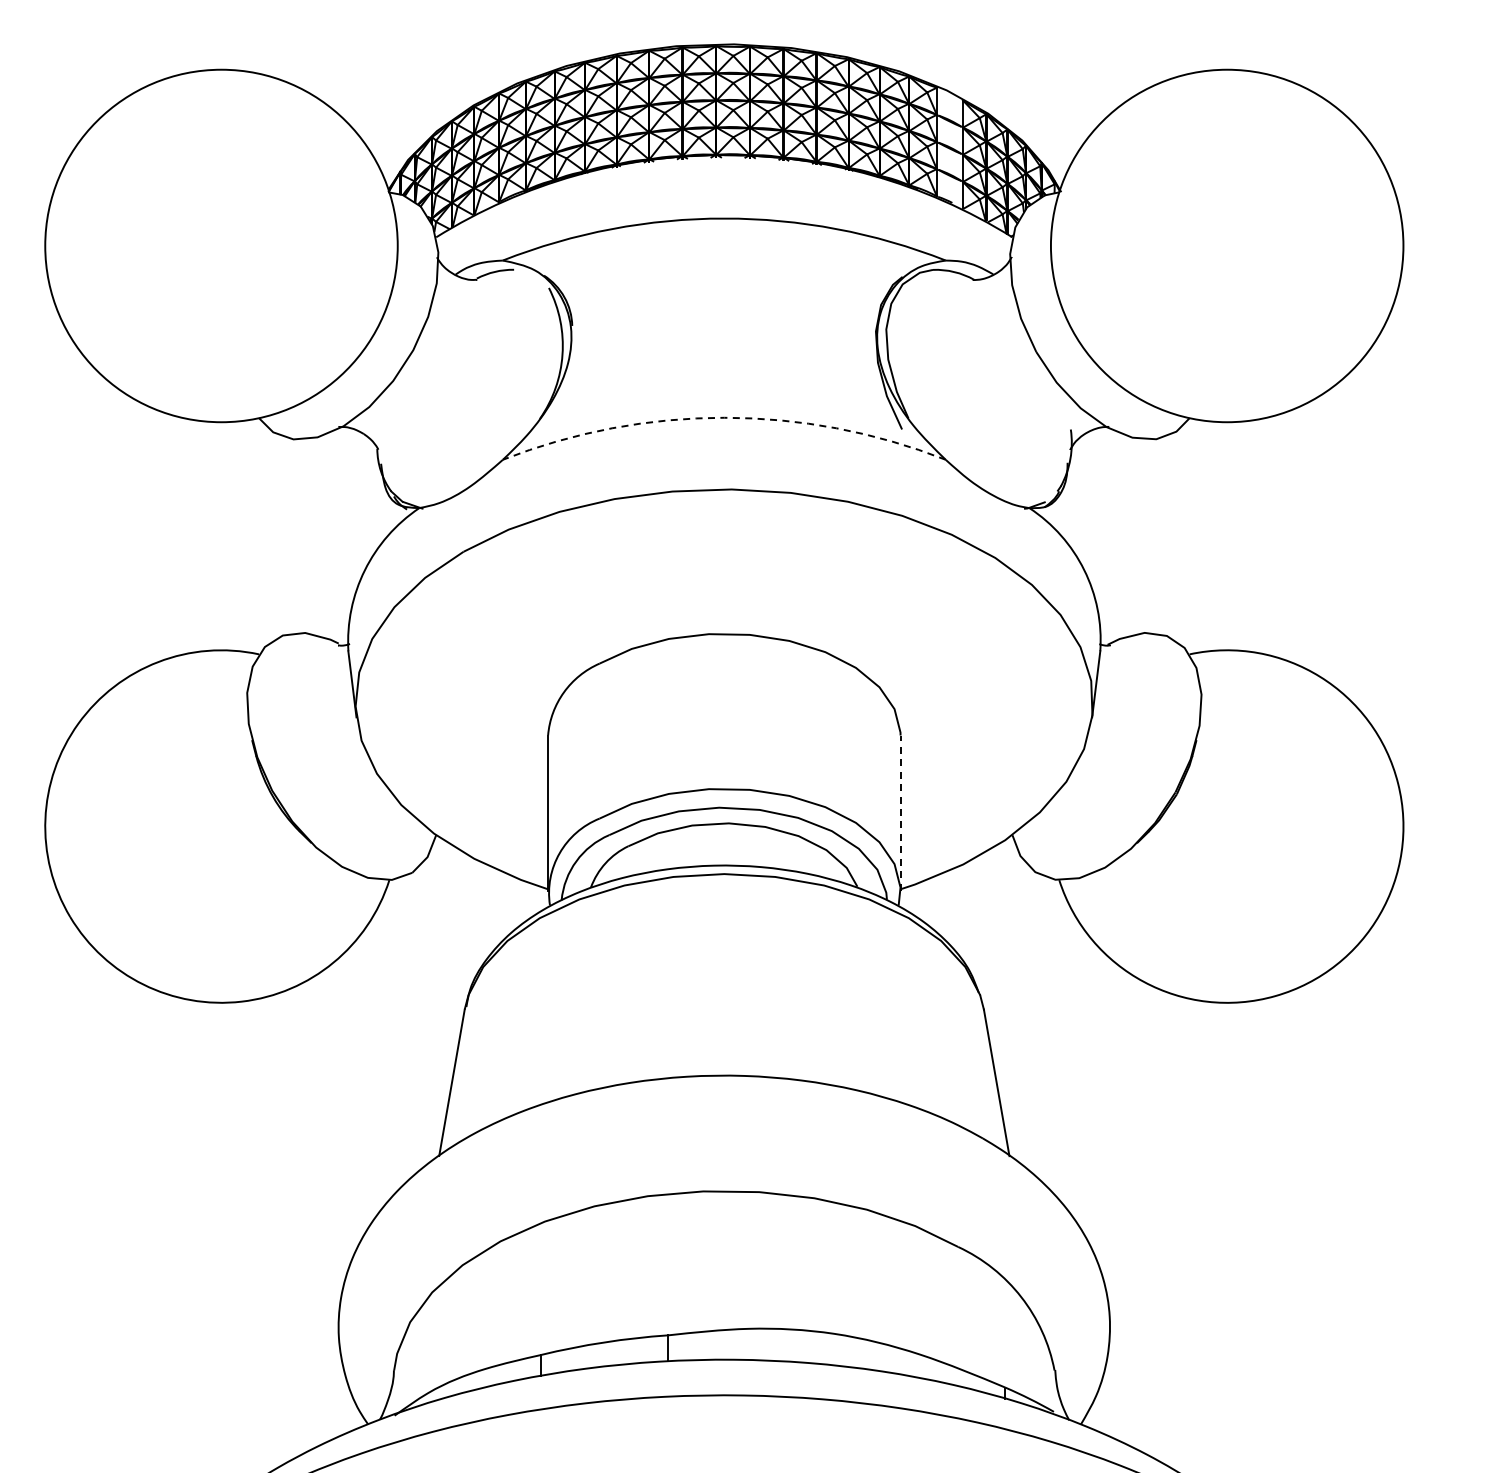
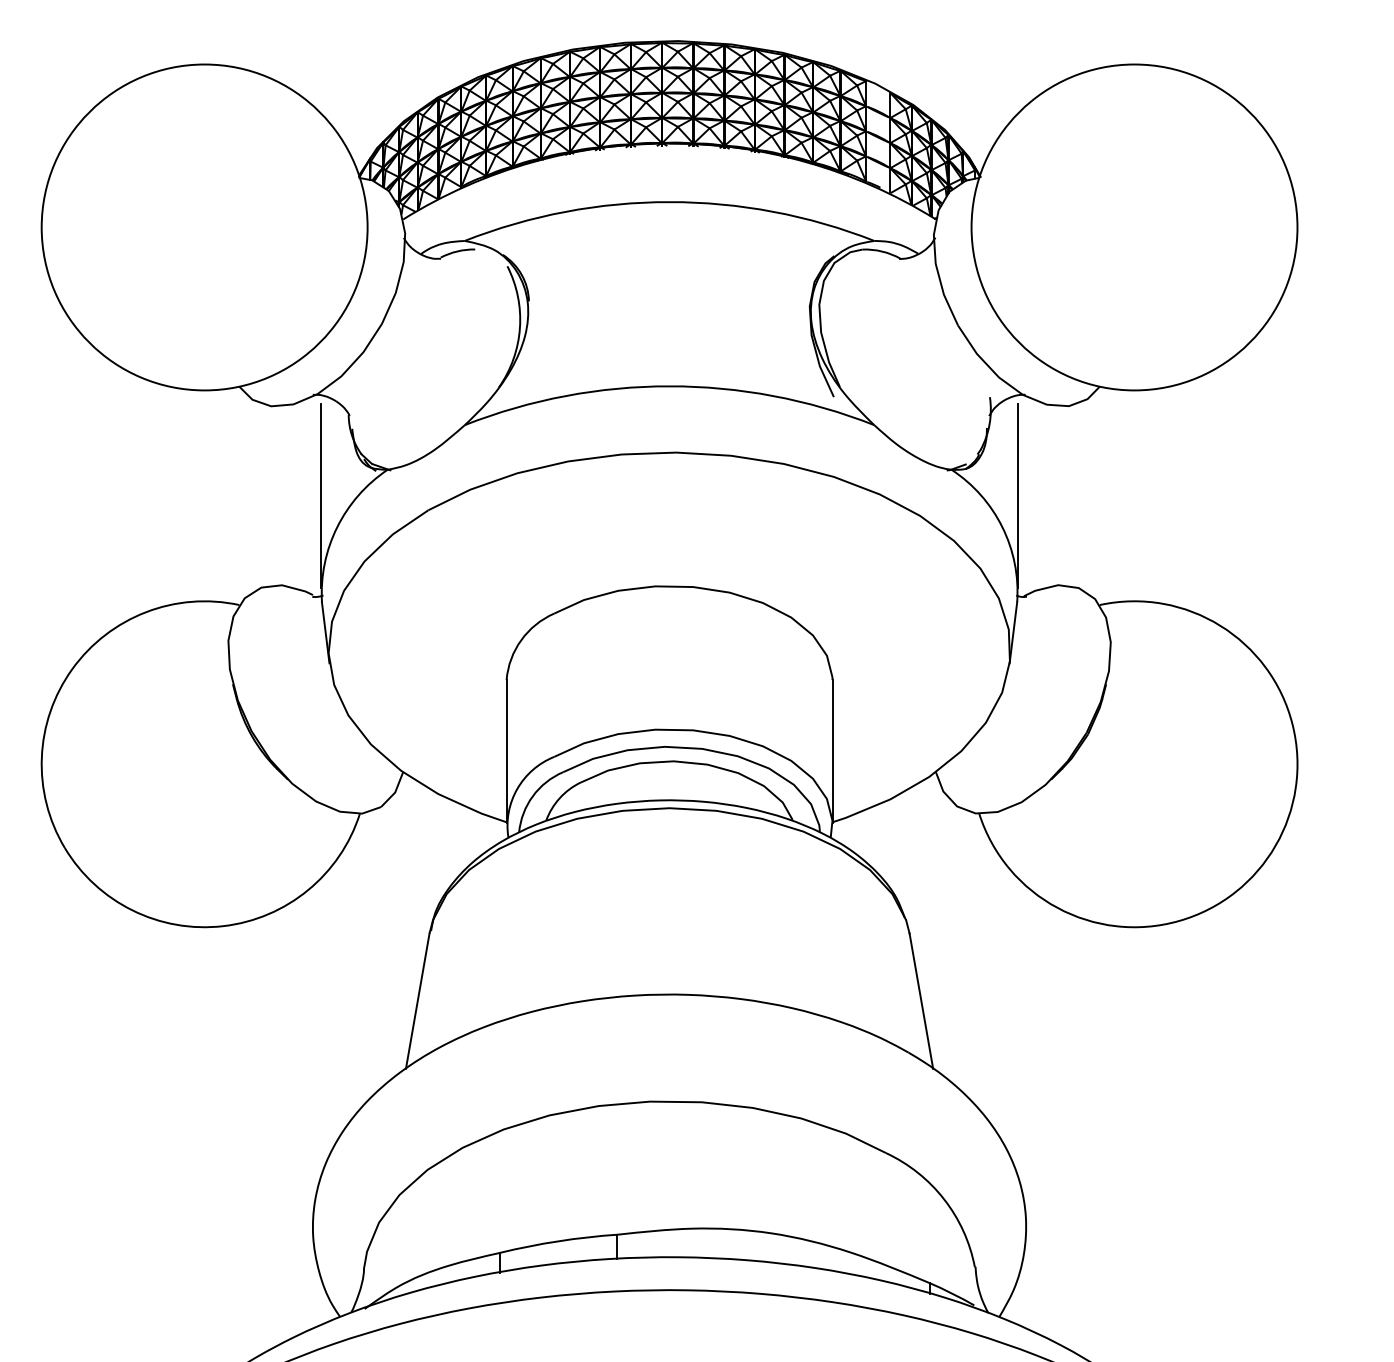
arc: (724, 417) -> (669, 386), dashed -> solid
line: (347, 535) -> (321, 495), added
line: (1101, 535) -> (1018, 495), added
line: (900, 812) -> (832, 751), dashed -> solid

